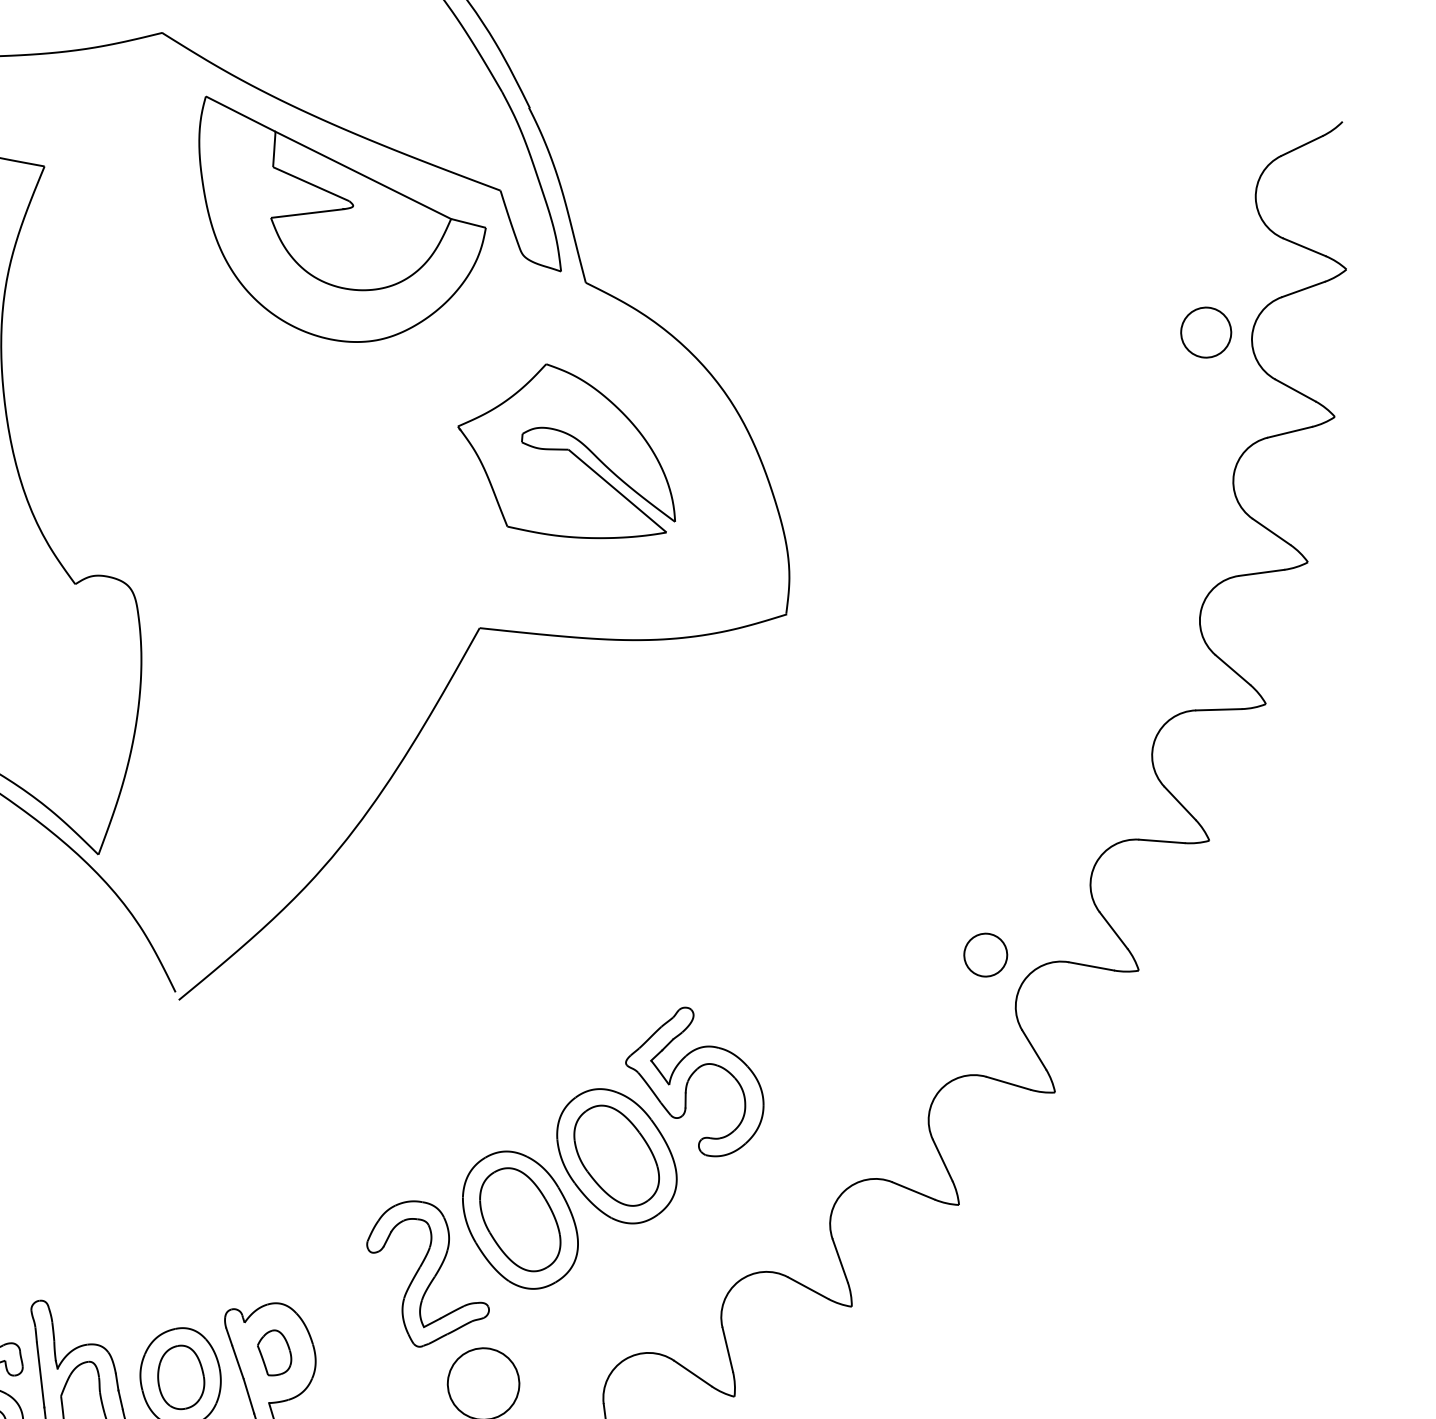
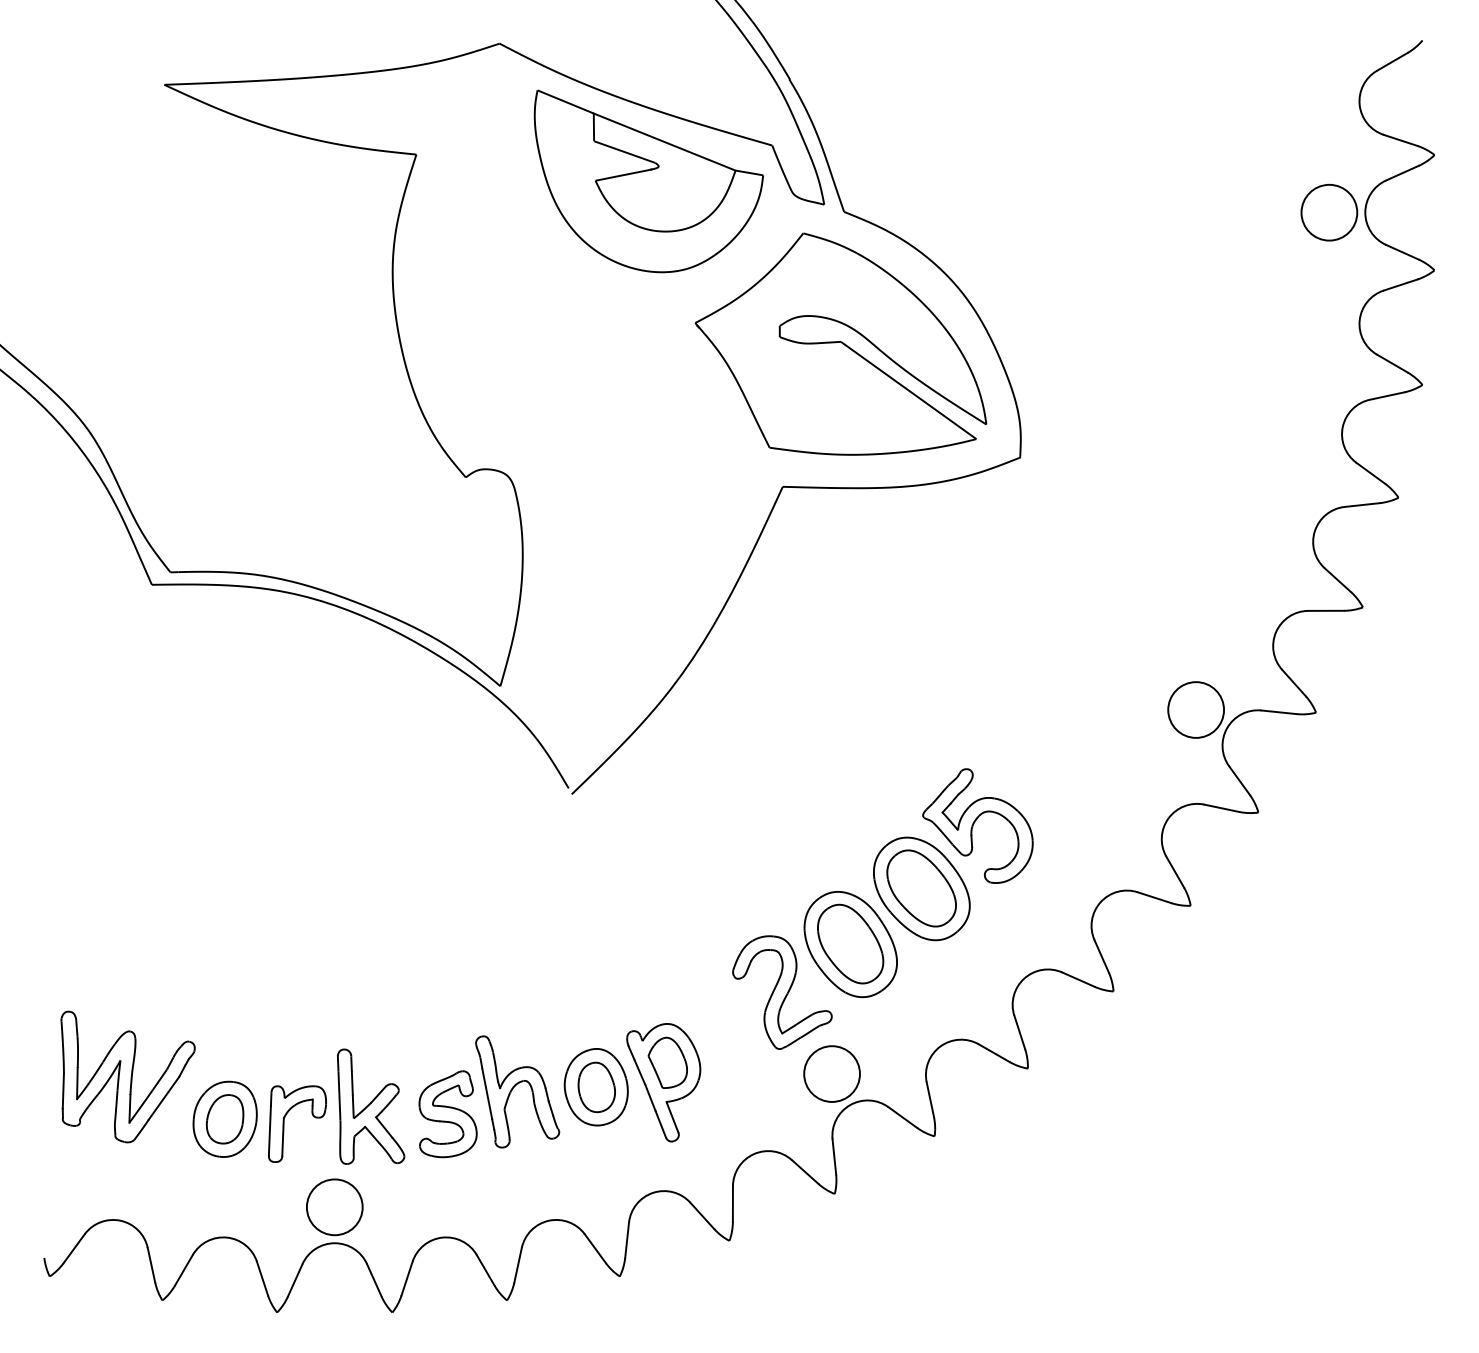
circle: (1206, 332) -> (1329, 212), size x1.43
part: (567, 450) -> (840, 343), size x1.67
circle: (986, 954) -> (1196, 709), size x1.67
part: (274, 1352) -> (667, 1062), size x1.43

